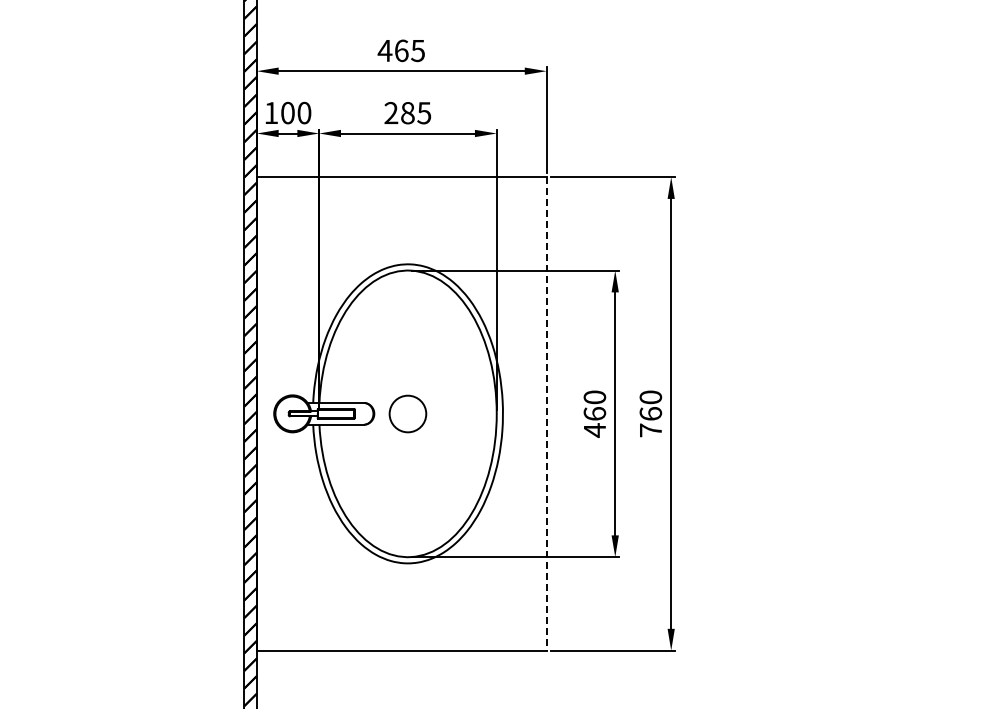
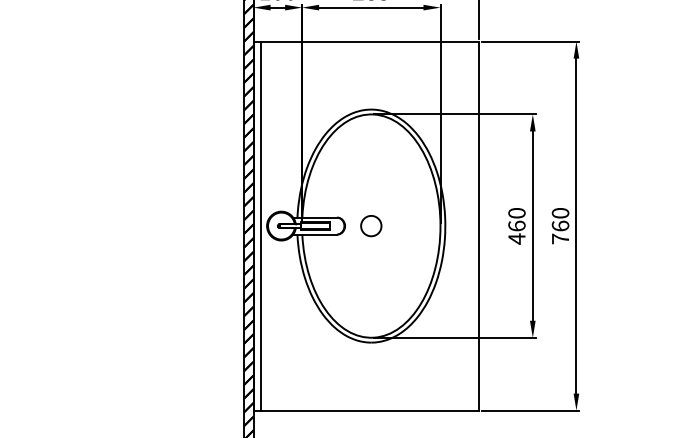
line: (266, 413) -> (261, 225), added
circle: (407, 413) -> (370, 225), size x0.71
line: (546, 413) -> (479, 225), dashed -> solid

